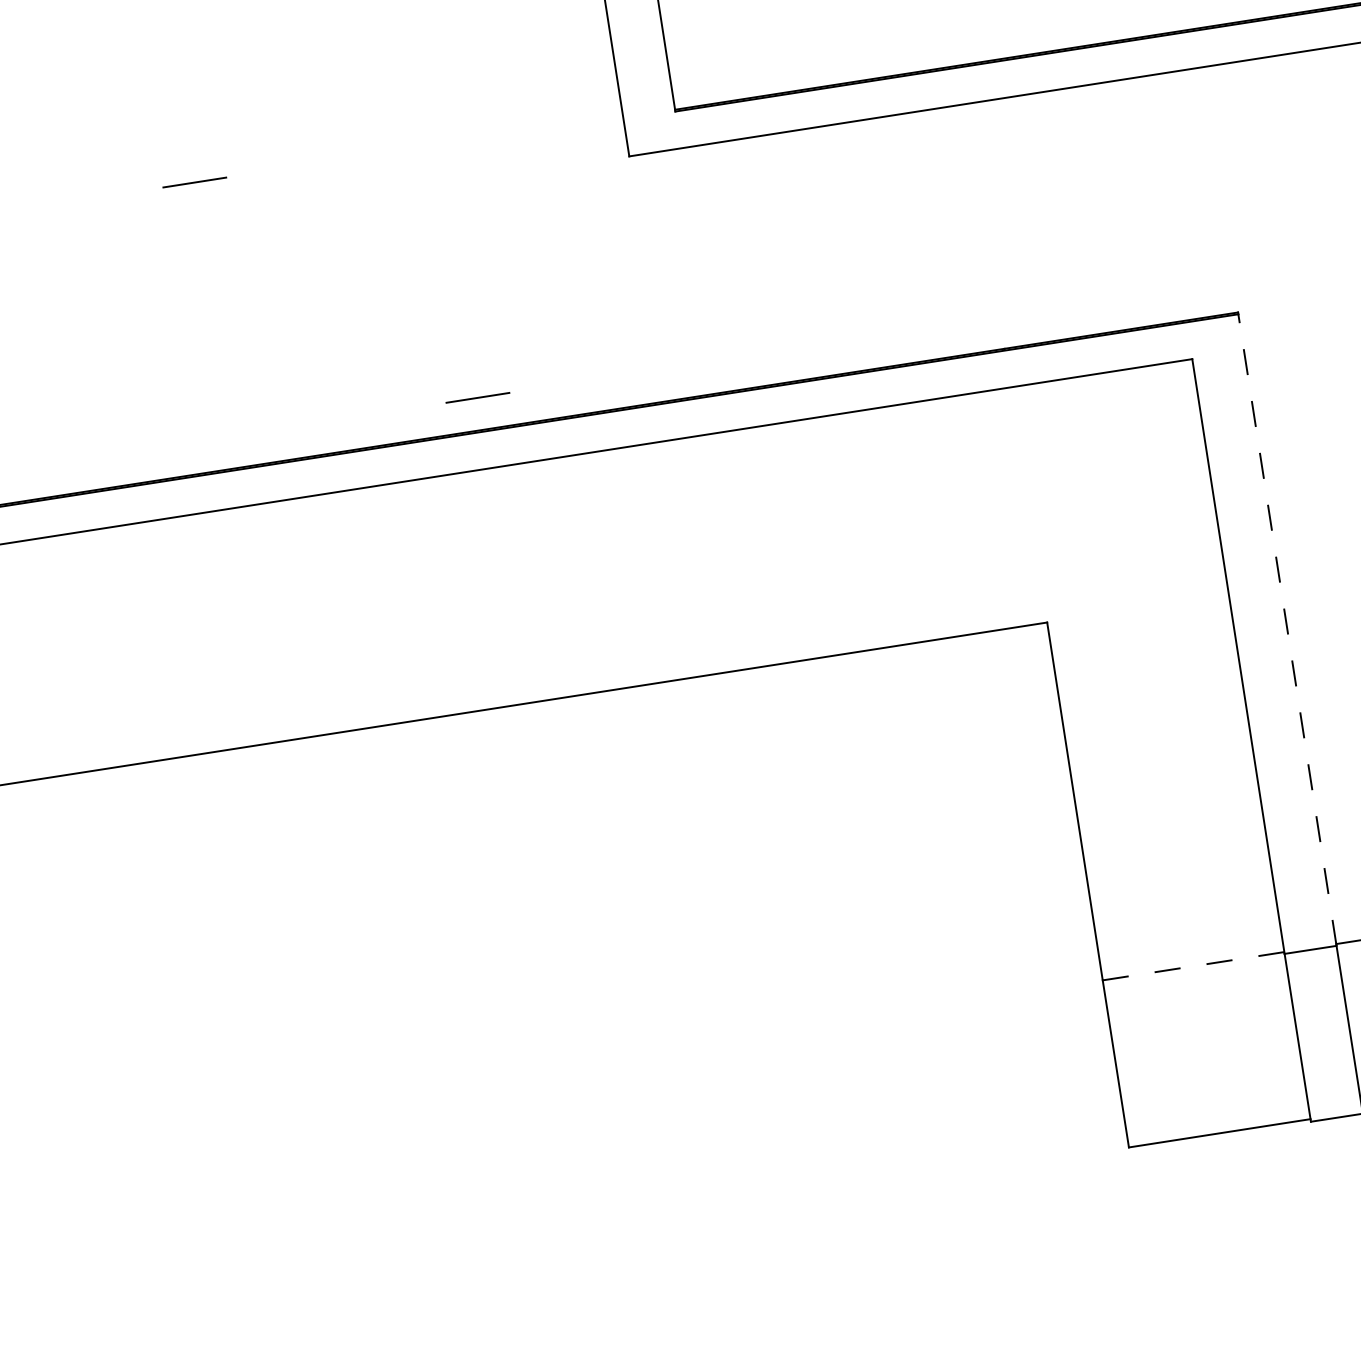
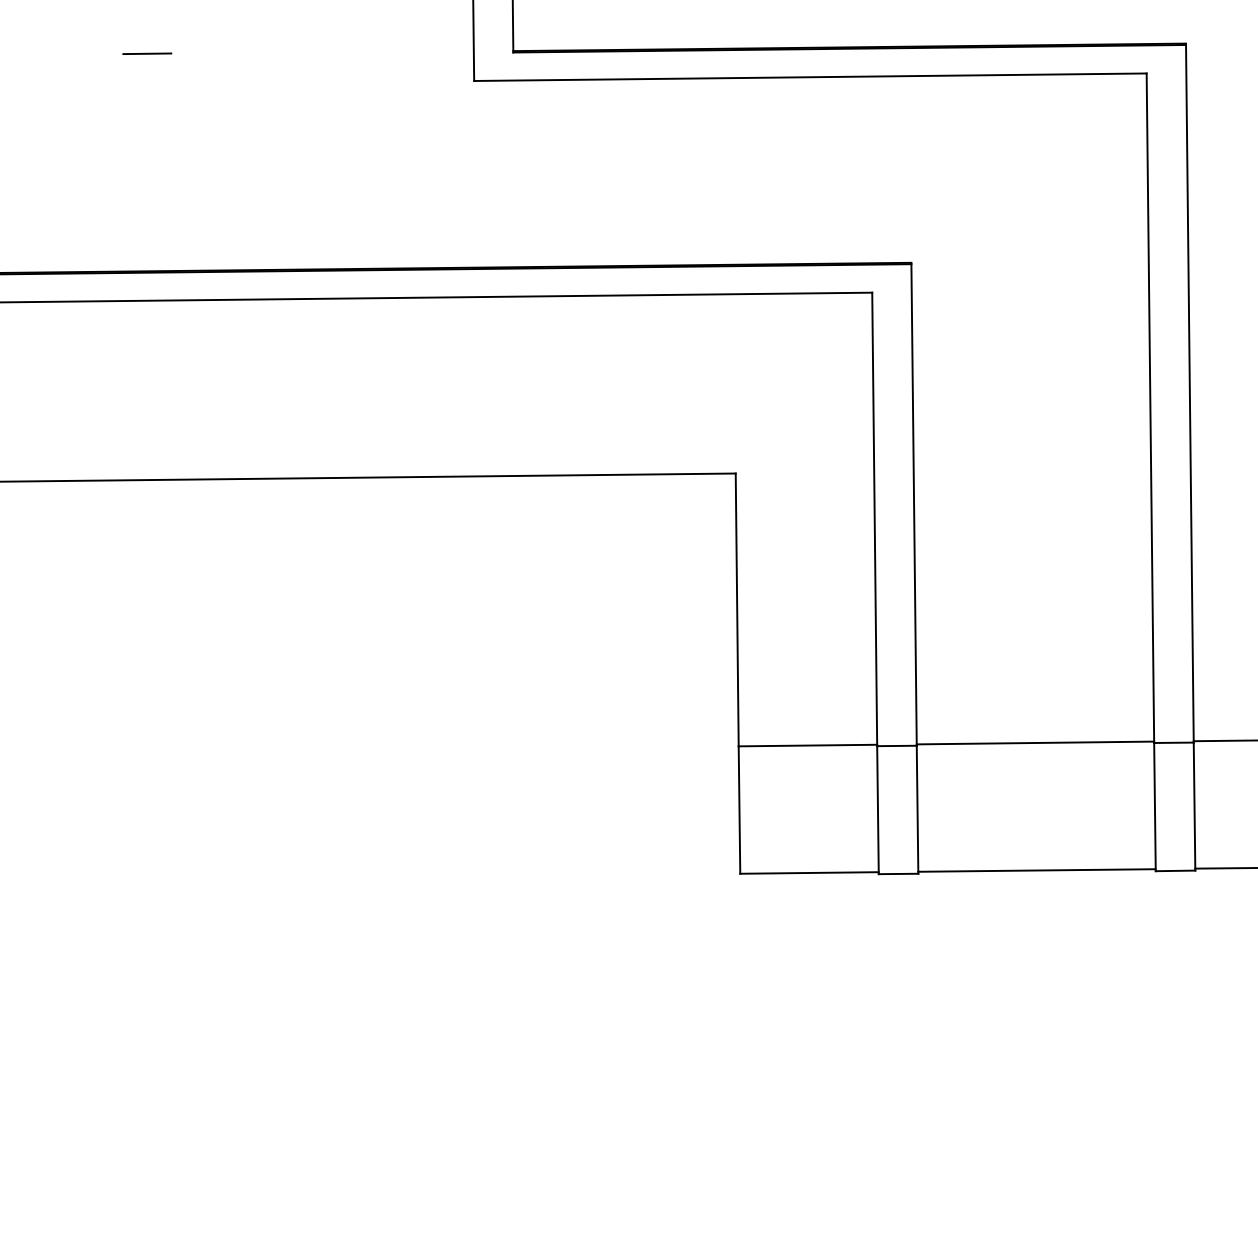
line: (478, 397) -> (335, 244), removed
line: (1287, 629) -> (914, 504), dashed -> solid
line: (1194, 966) -> (808, 745), dashed -> solid

